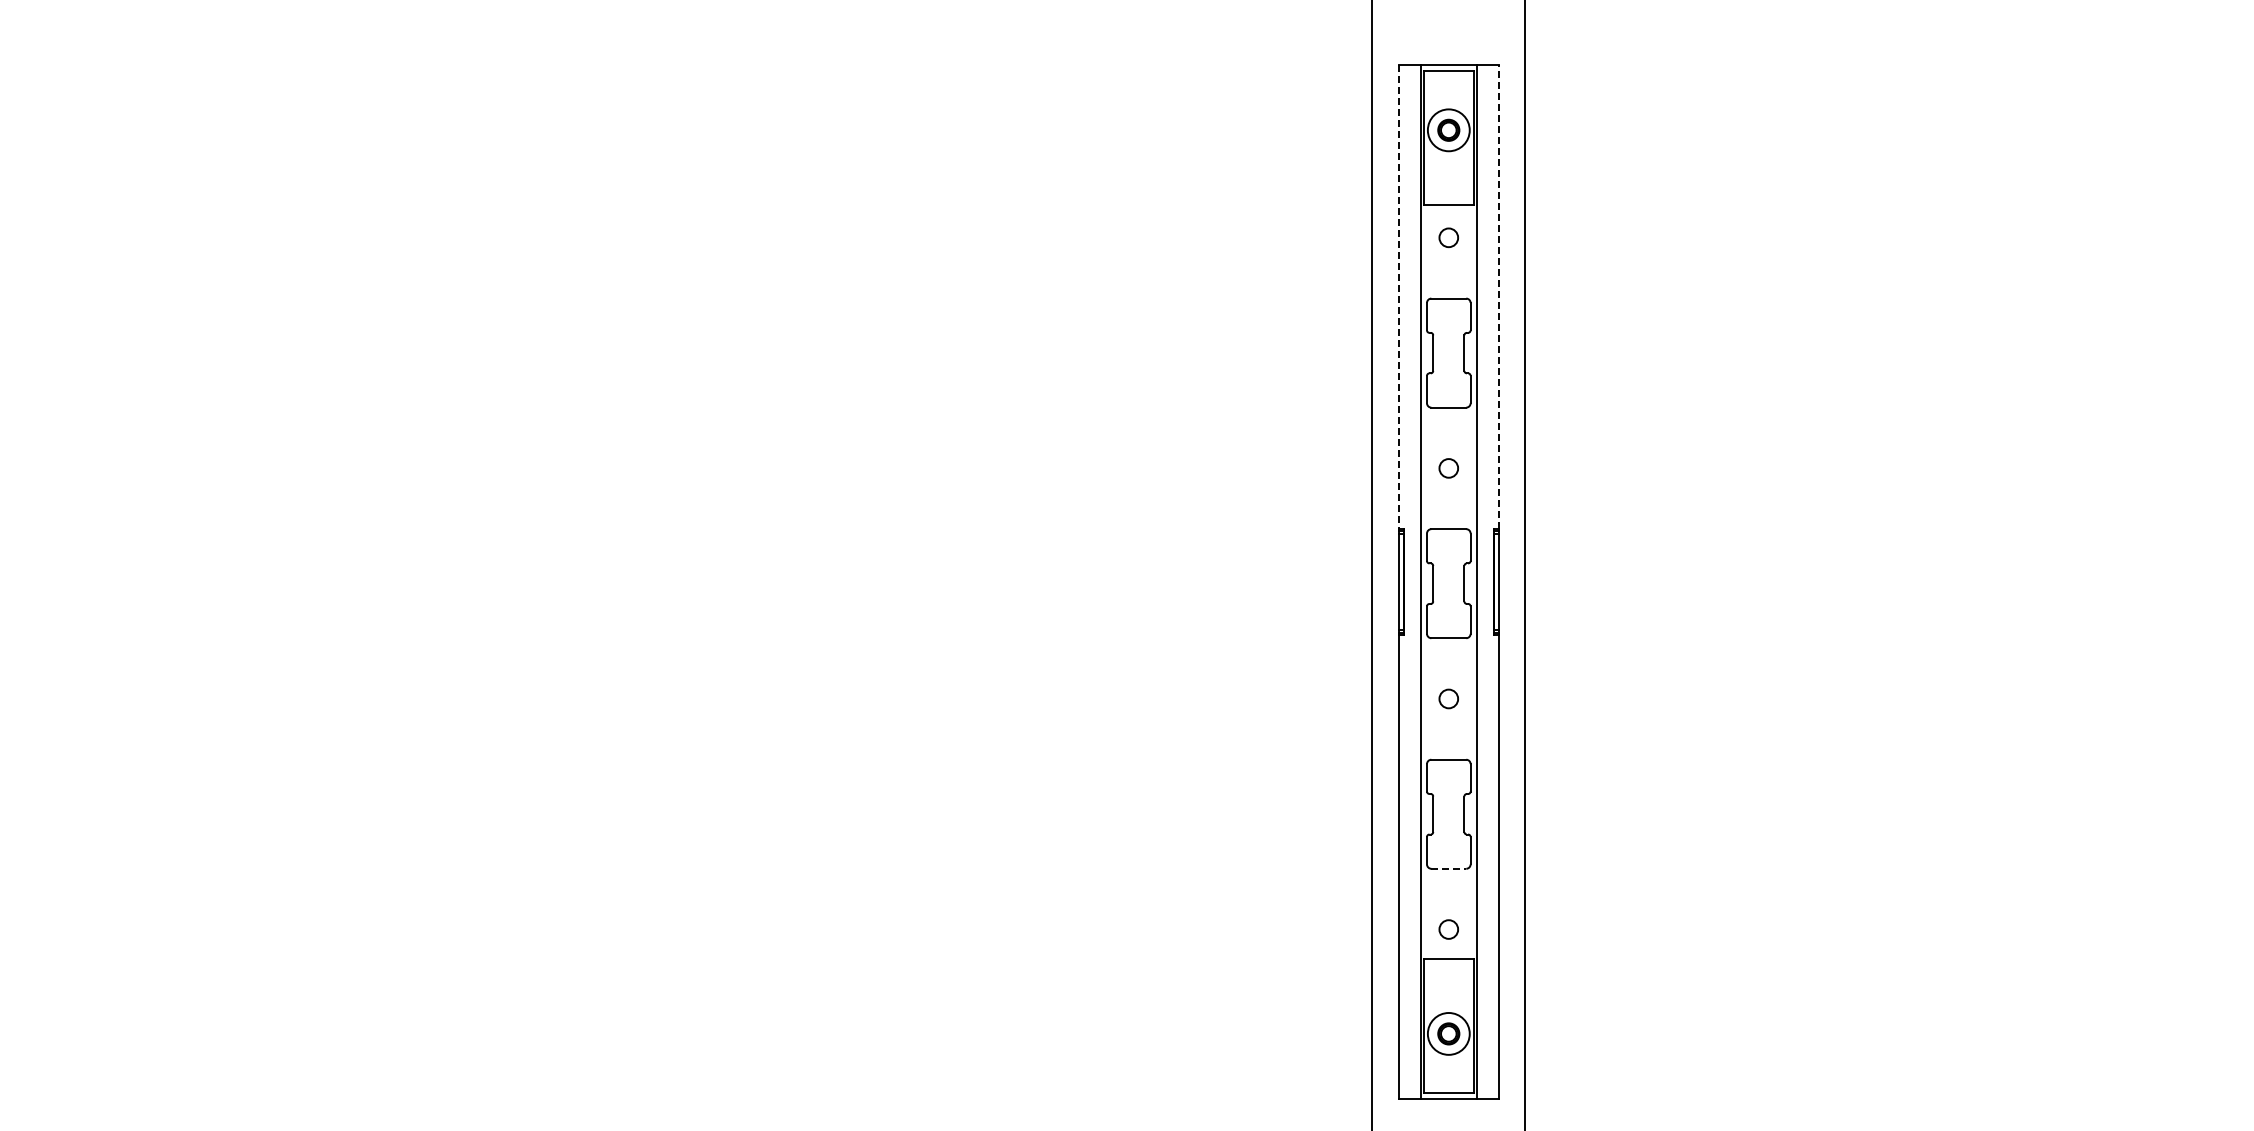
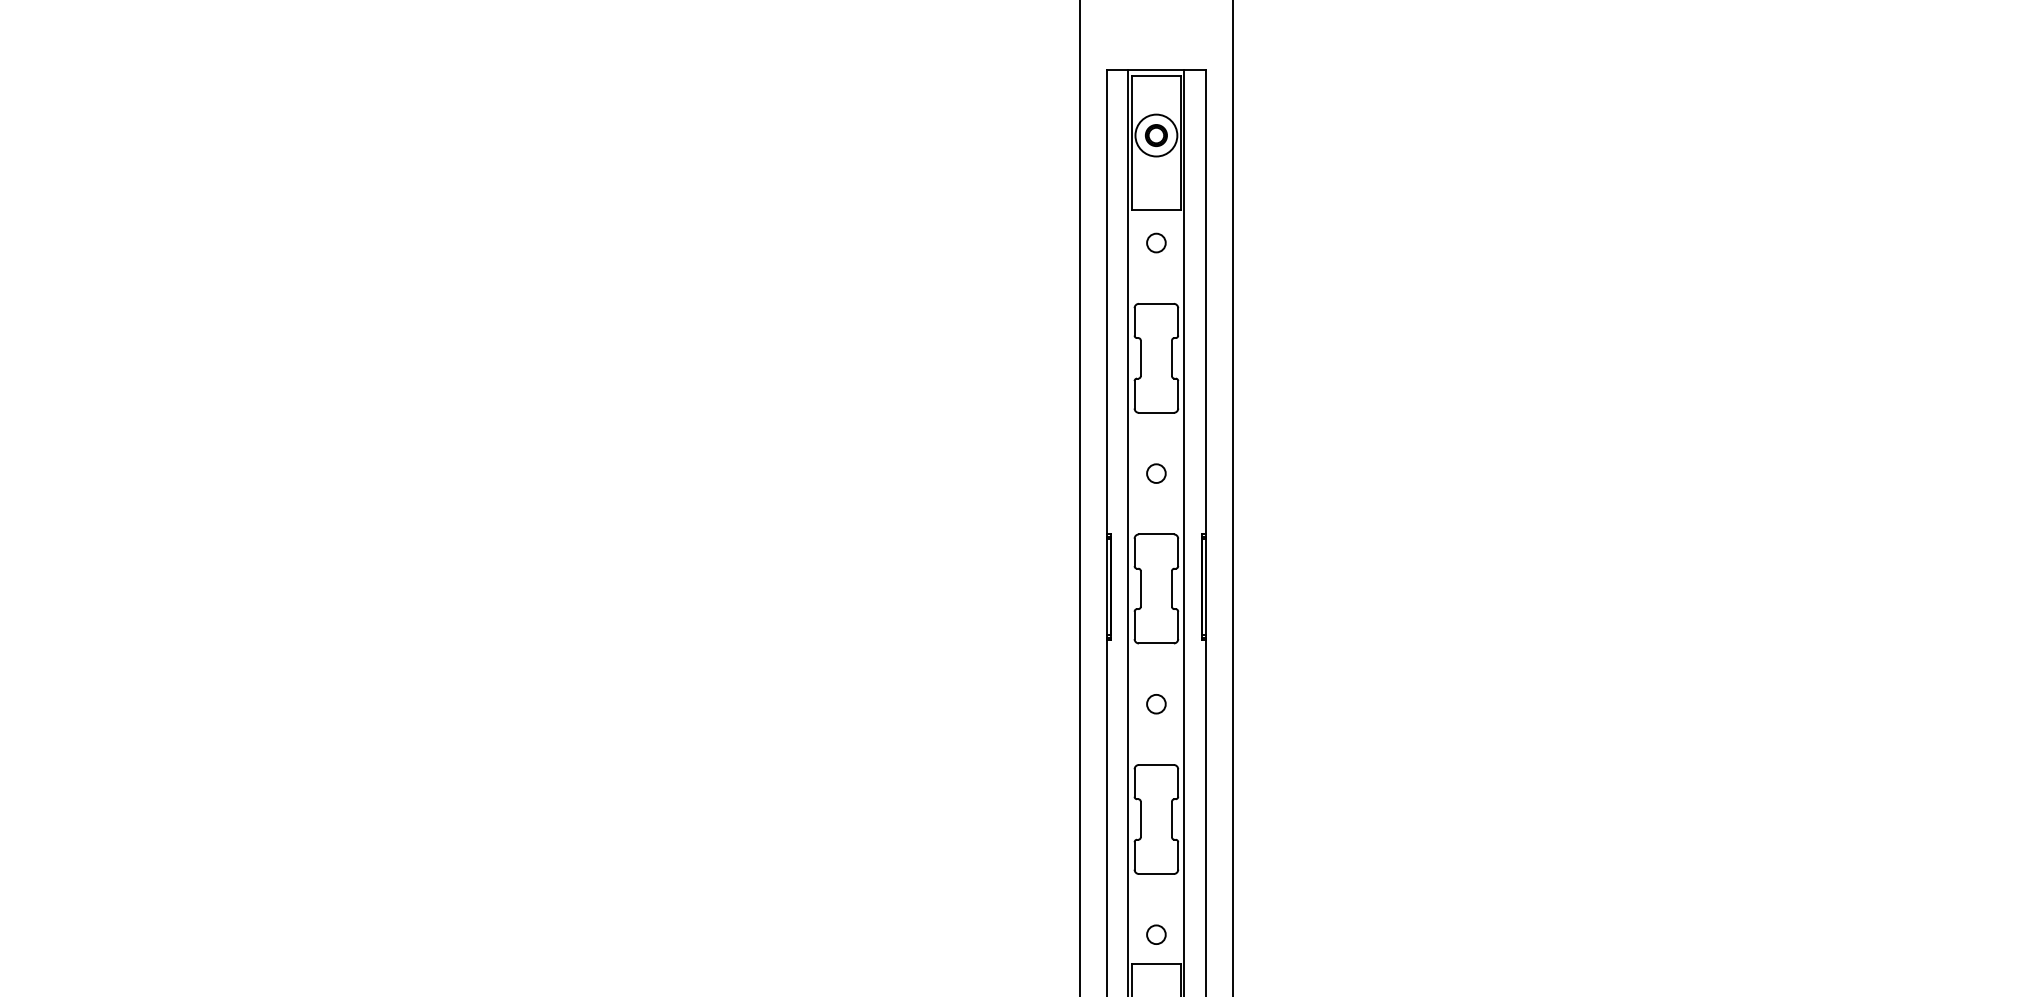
line: (1498, 296) -> (1206, 301), dashed -> solid
line: (1398, 297) -> (1106, 302), dashed -> solid
line: (1449, 868) -> (1157, 873), dashed -> solid

